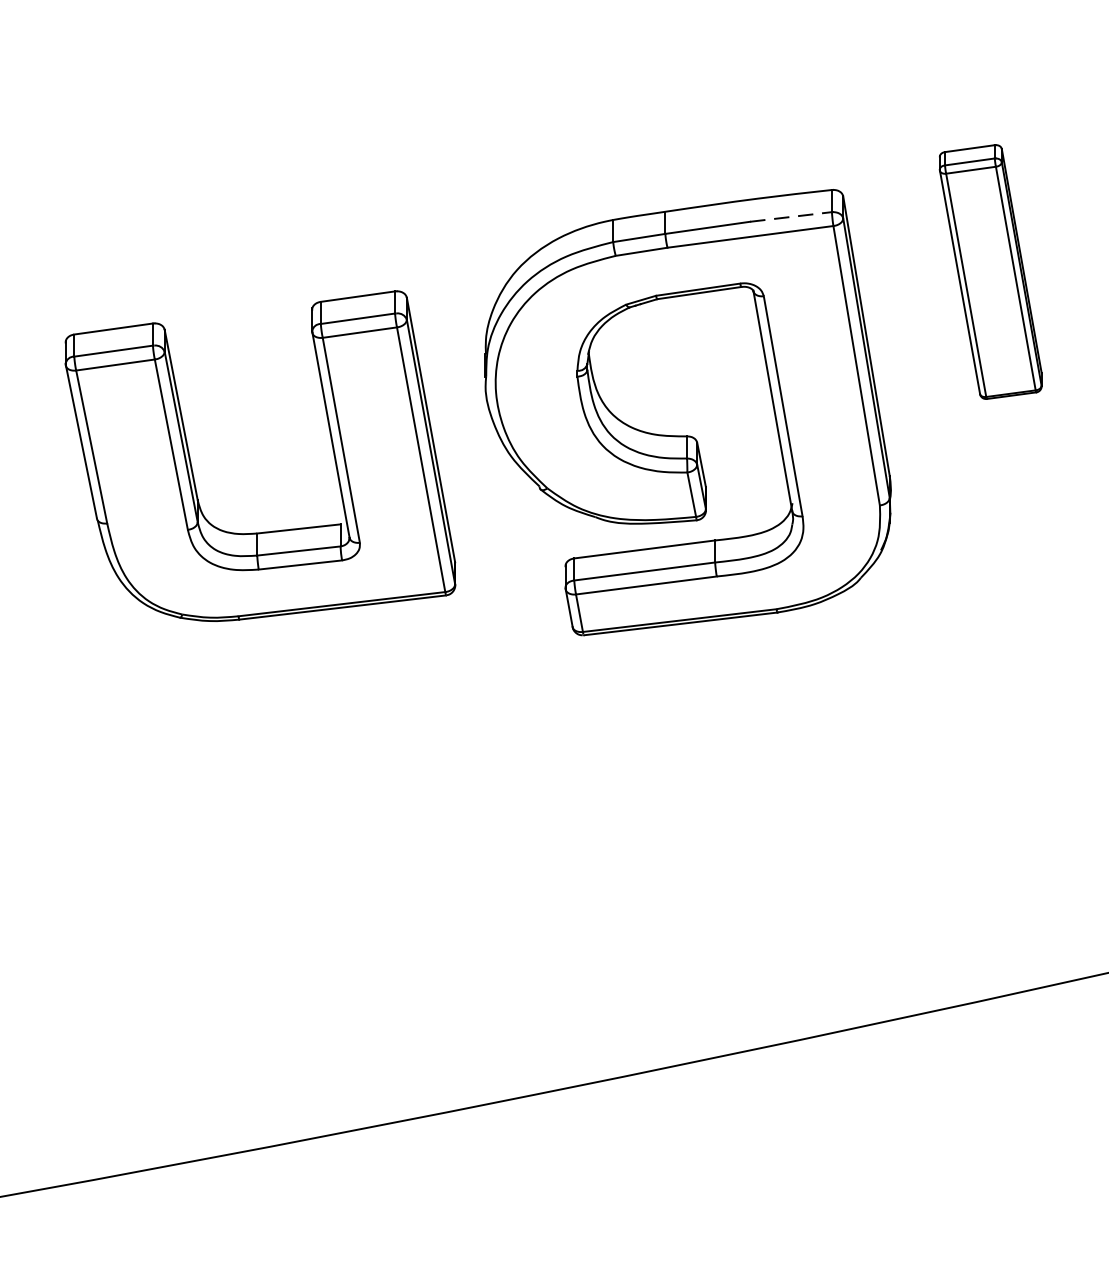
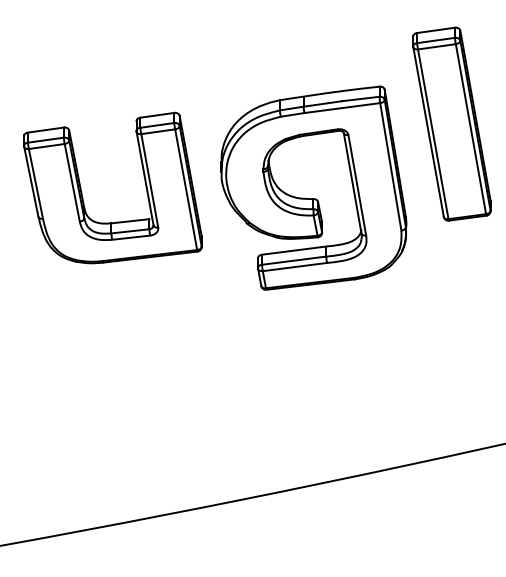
line: (790, 215) -> (360, 98), dashed -> solid
part: (989, 270) -> (451, 123), size x1.67
part: (193, 465) -> (82, 192), moved

